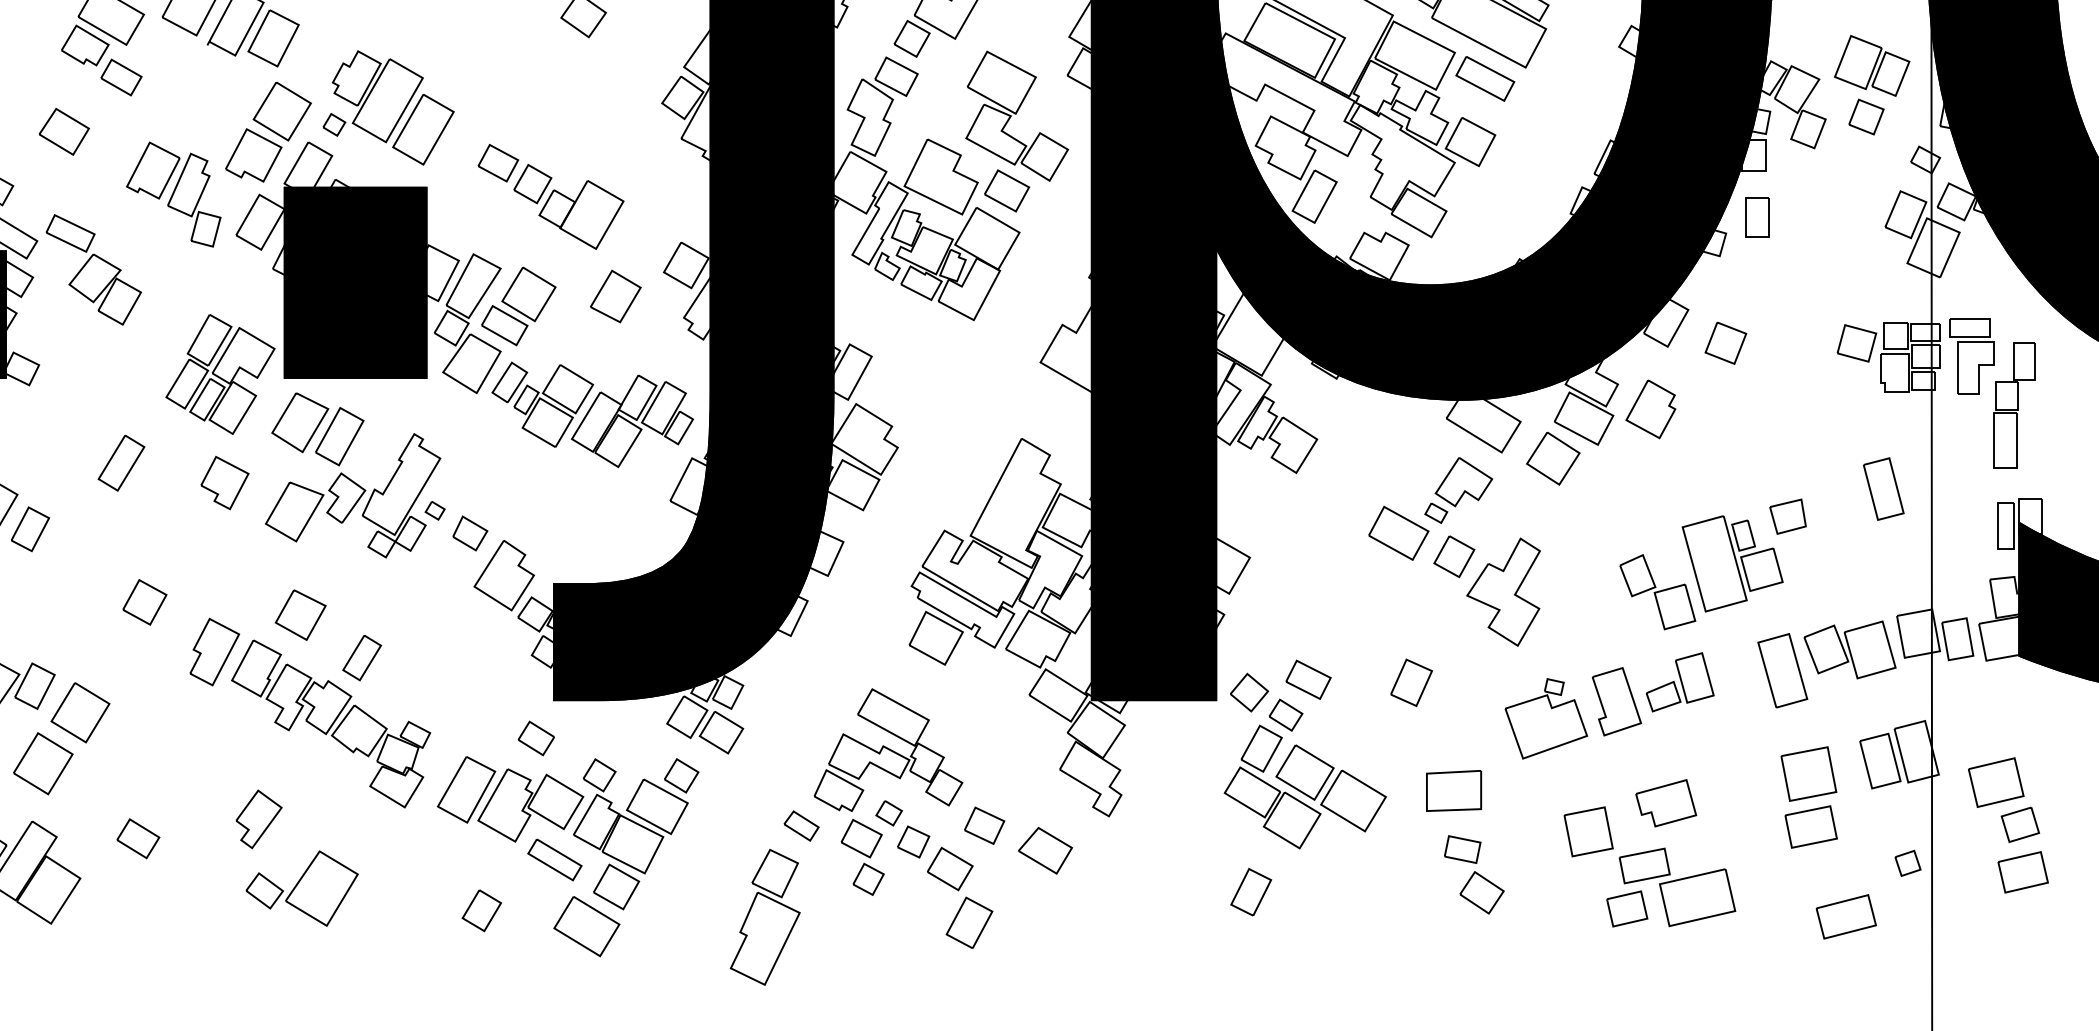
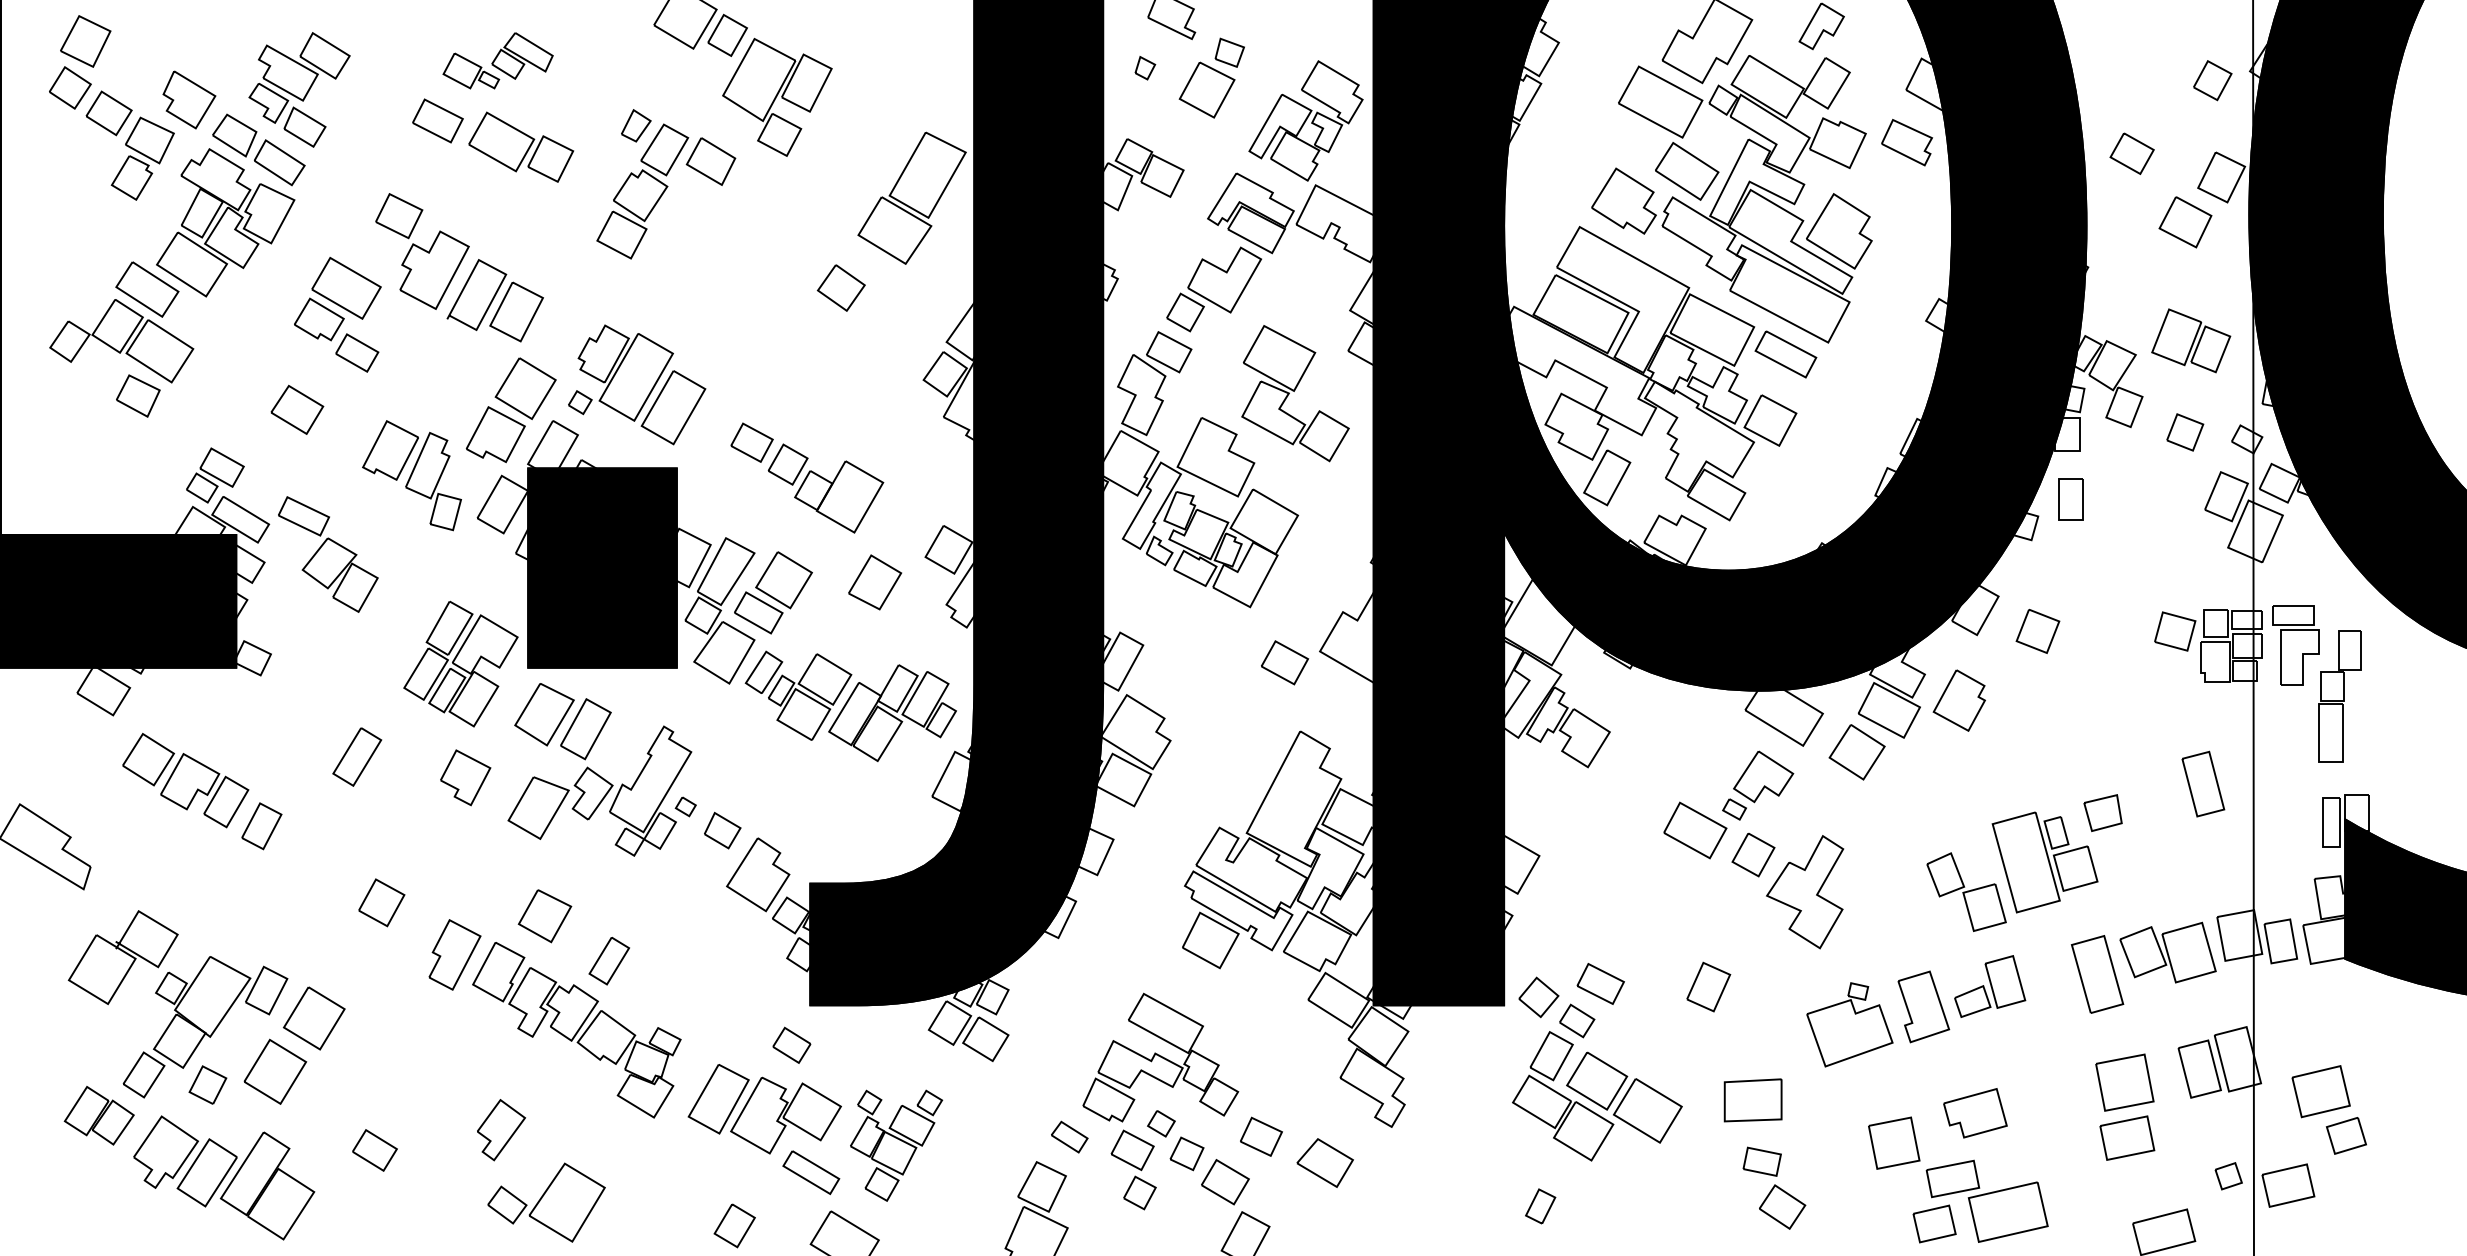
part: (1866, 117) -> (2185, 432), moved
part: (1007, 190) -> (1285, 662), moved
part: (636, 834) -> (896, 1145), size x0.7
part: (2023, 872) -> (2288, 1185), moved
part: (1251, 892) -> (1540, 1206), size x0.7

